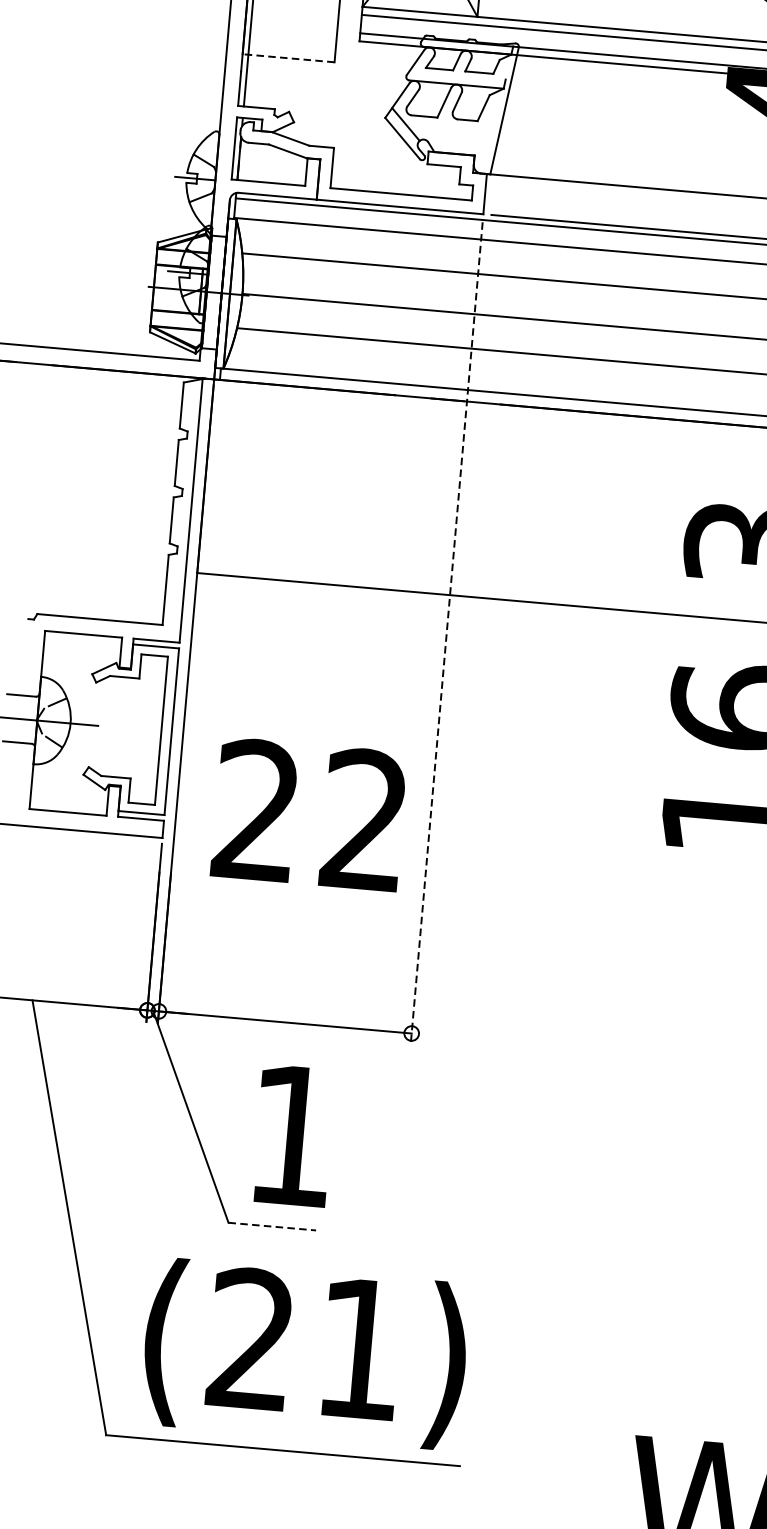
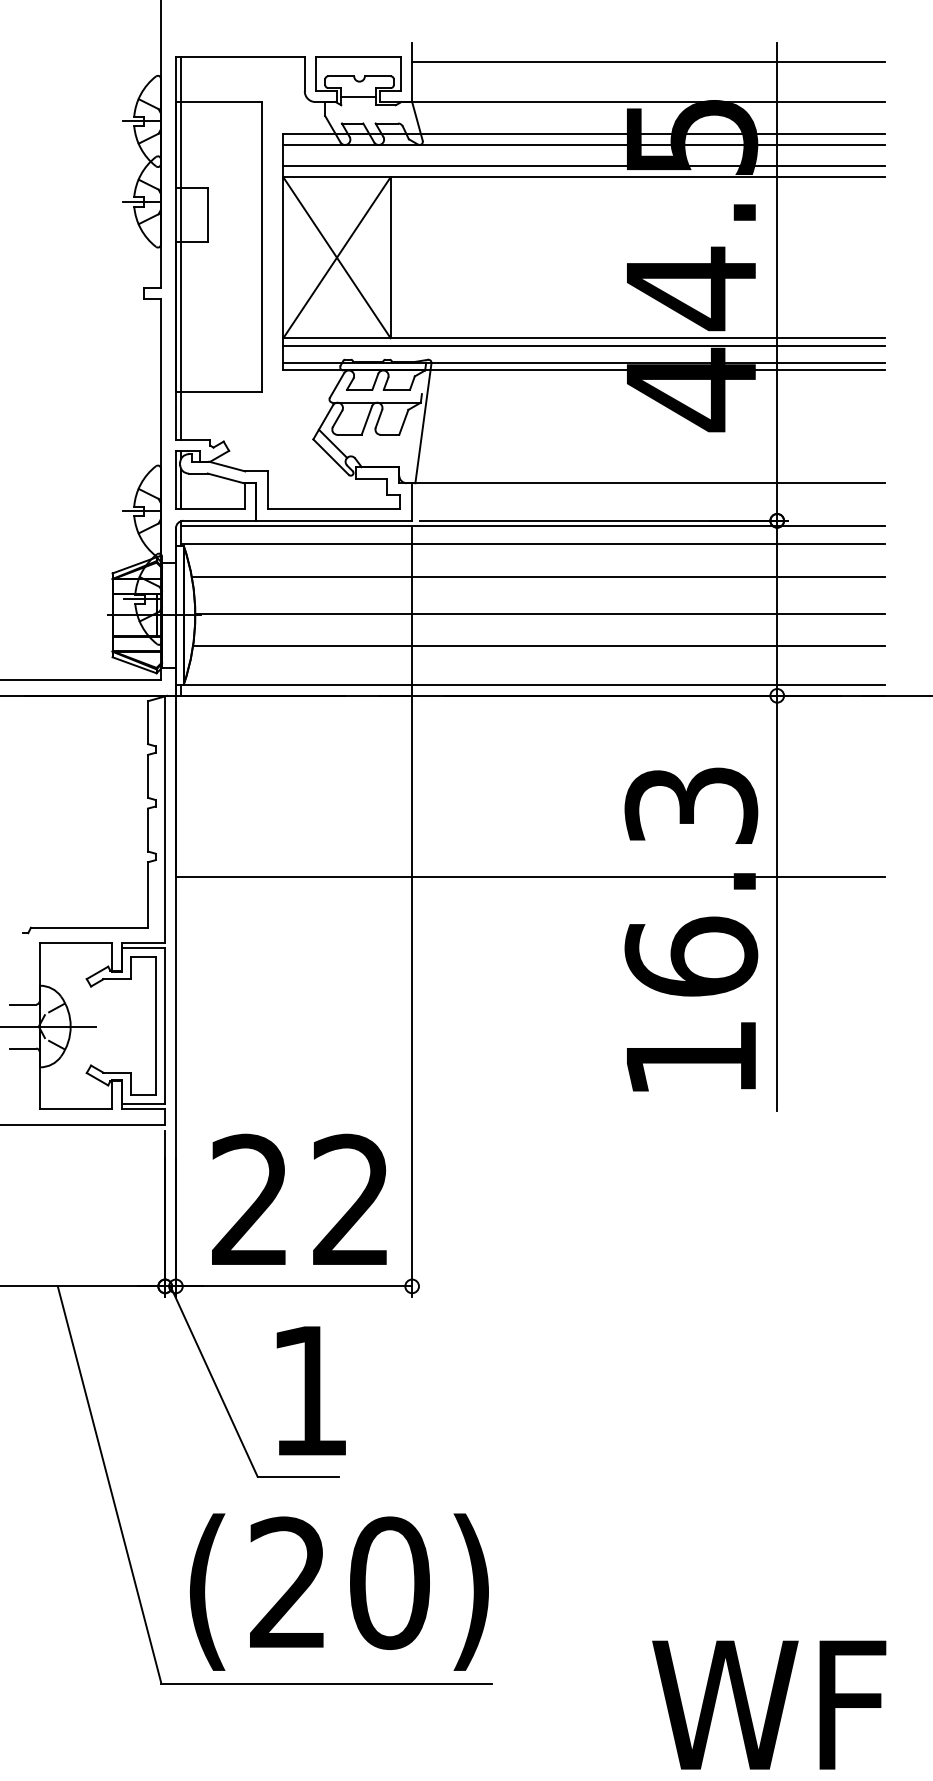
line: (288, 57) -> (218, 391), dashed -> solid
line: (446, 634) -> (412, 913), dashed -> solid
text: (309, 813) -> (299, 1198), moved
line: (272, 1226) -> (298, 1476), dashed -> solid
text: (359, 1349) -> (389, 1583), (21) -> (20)

